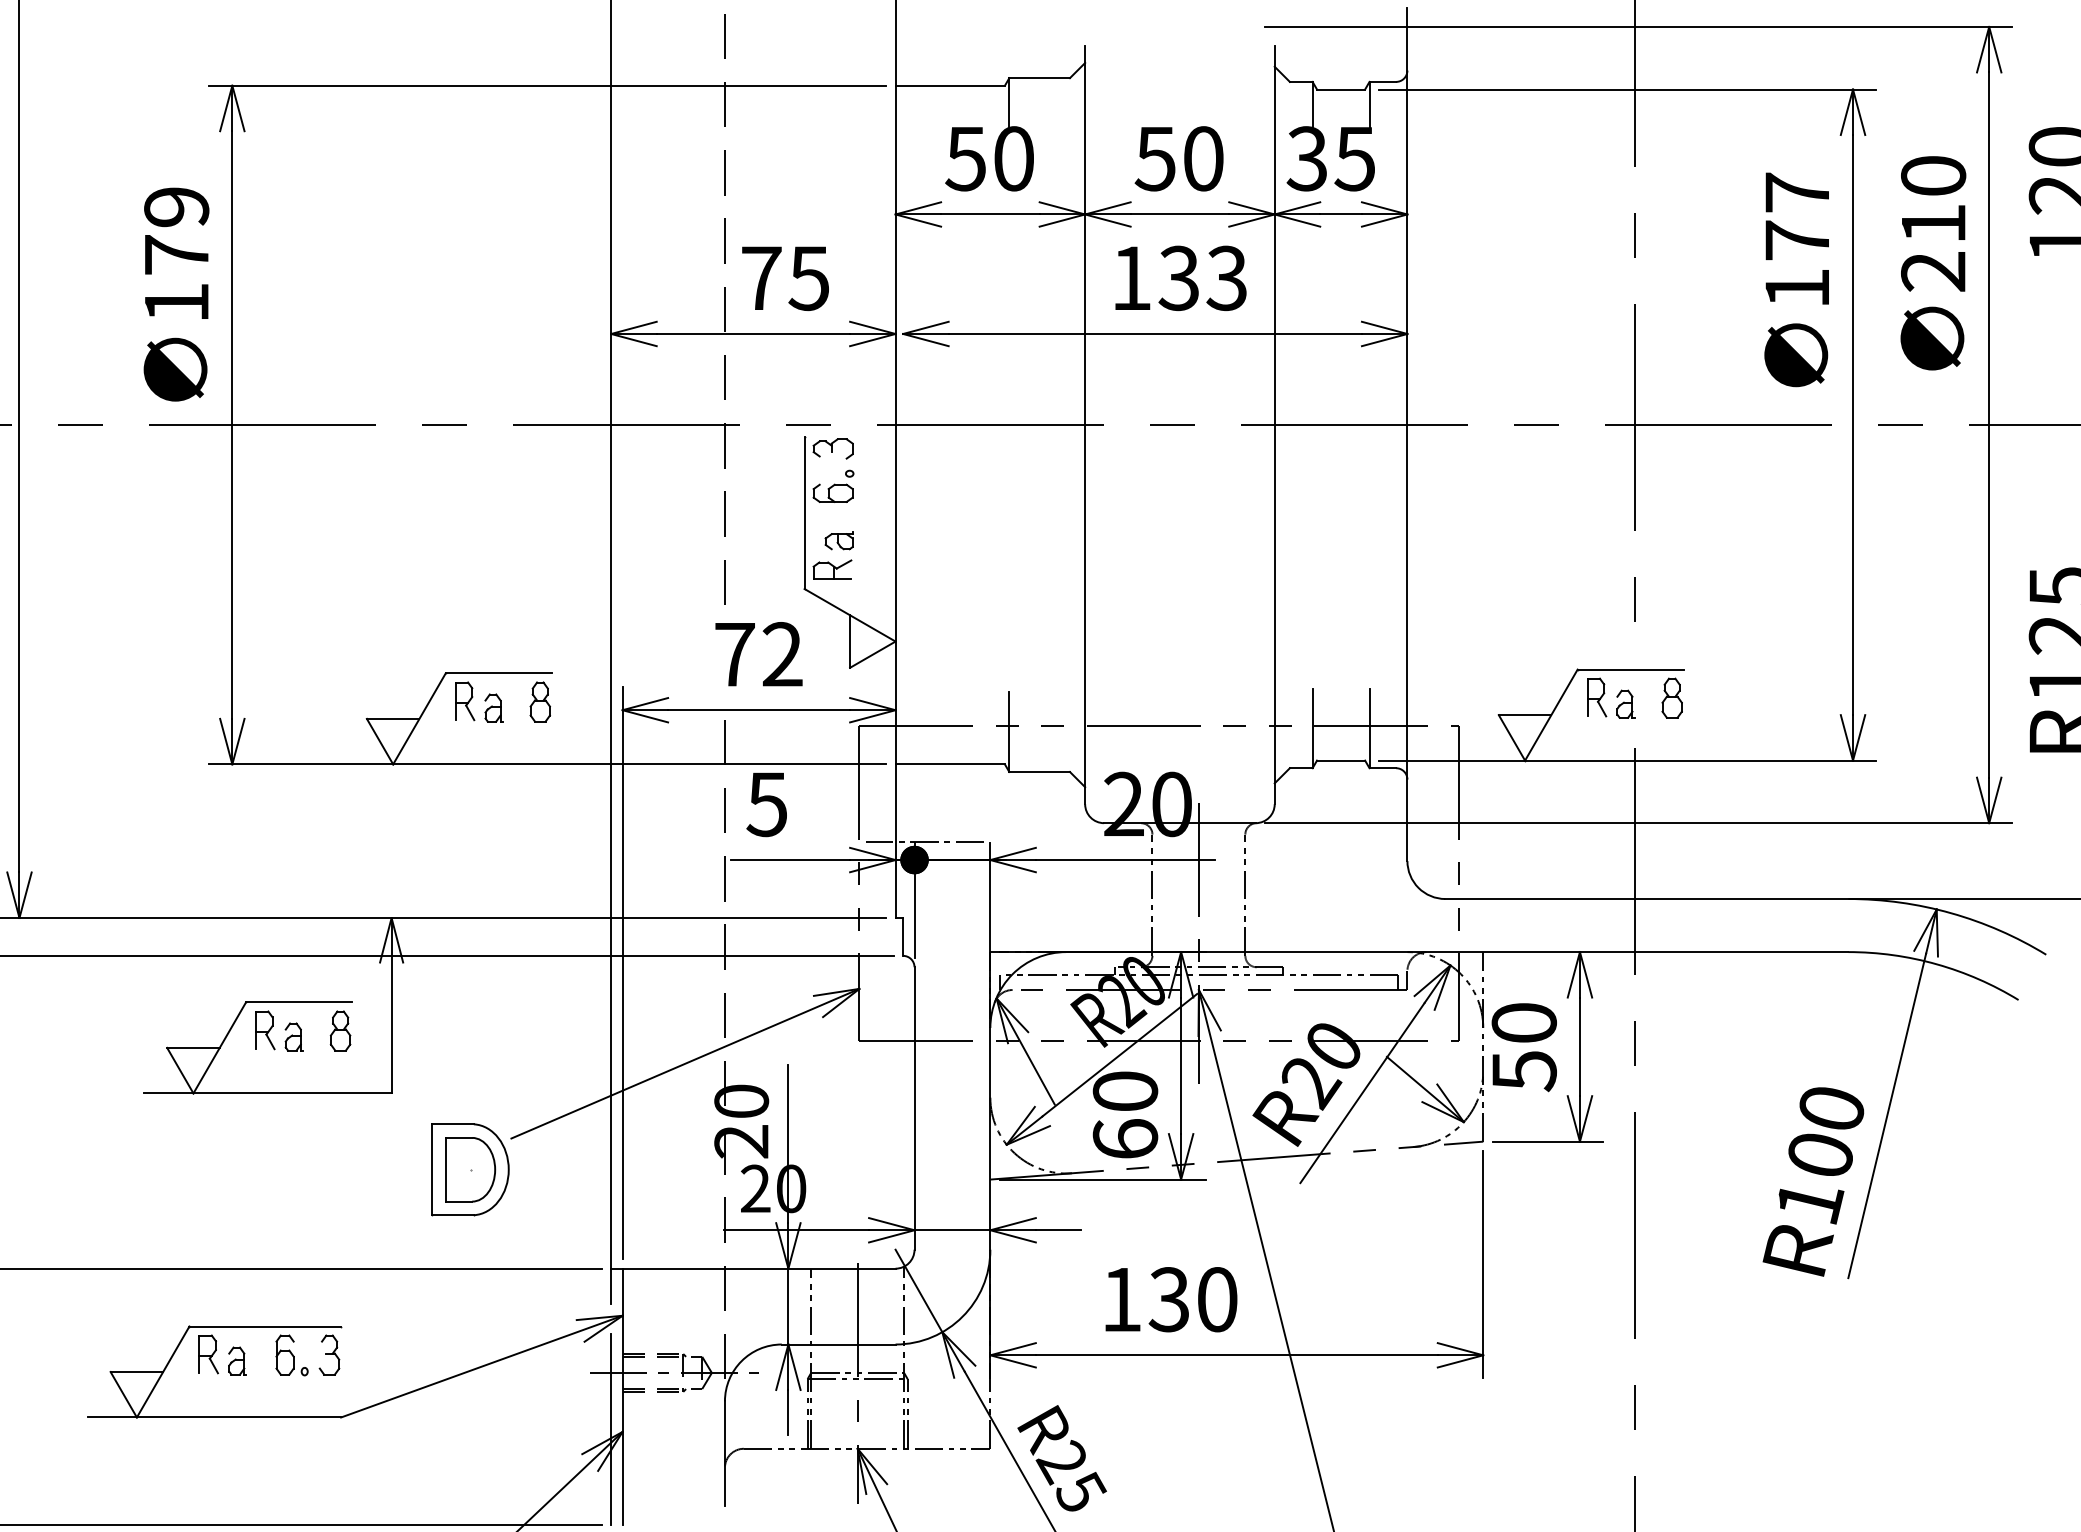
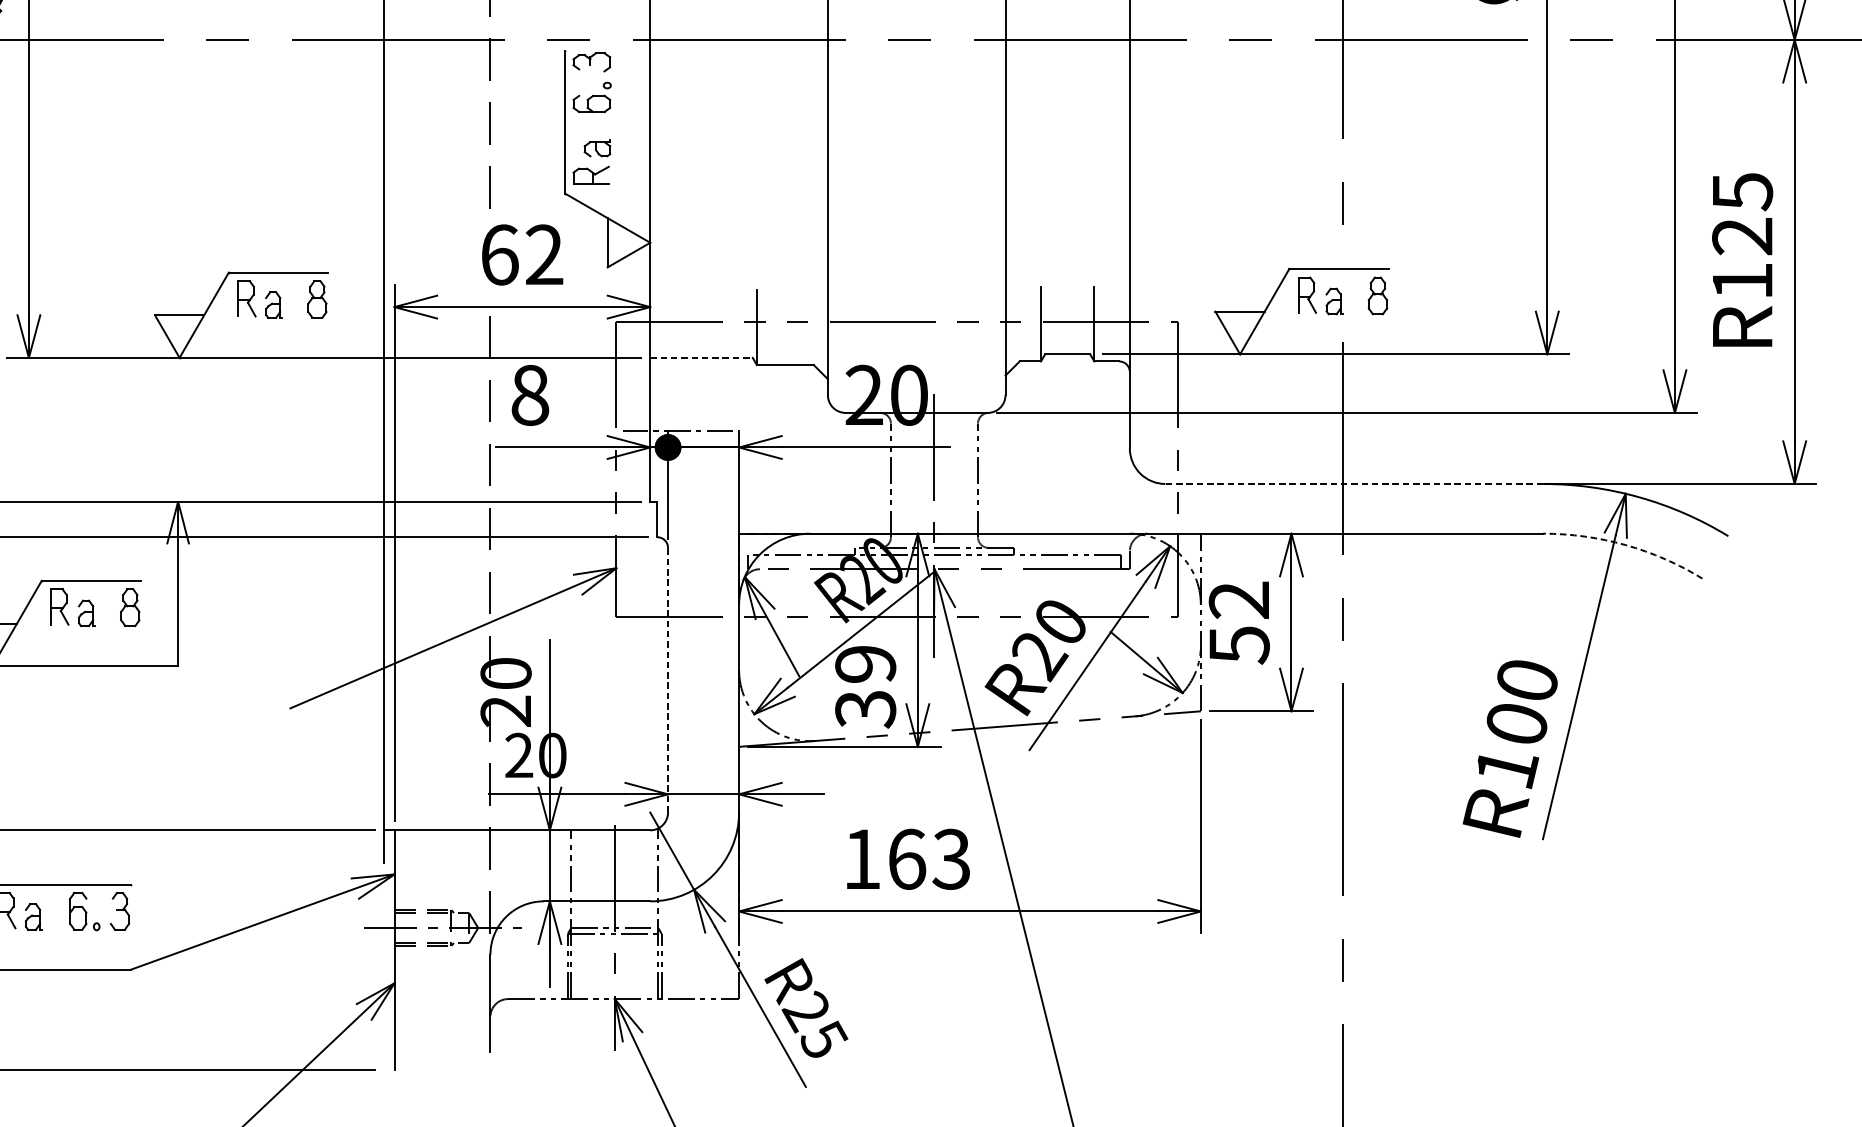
text: (735, 654) -> (500, 254), 72 -> 62
line: (950, 764) -> (701, 357), solid -> dashed
text: (766, 804) -> (529, 395), 5 -> 8
line: (1647, 899) -> (1354, 484), solid -> dashed
arc: (1936, 964) -> (1625, 545), solid -> dashed
text: (1523, 1023) -> (1238, 600), 50 -> 52
line: (914, 1108) -> (668, 680), solid -> dashed
text: (1125, 1115) -> (865, 686), 60 -> 39
part: (470, 1169) -> (252, 737), removed
text: (1192, 1299) -> (928, 859), 130 -> 163
line: (611, 1429) -> (384, 981), removed

